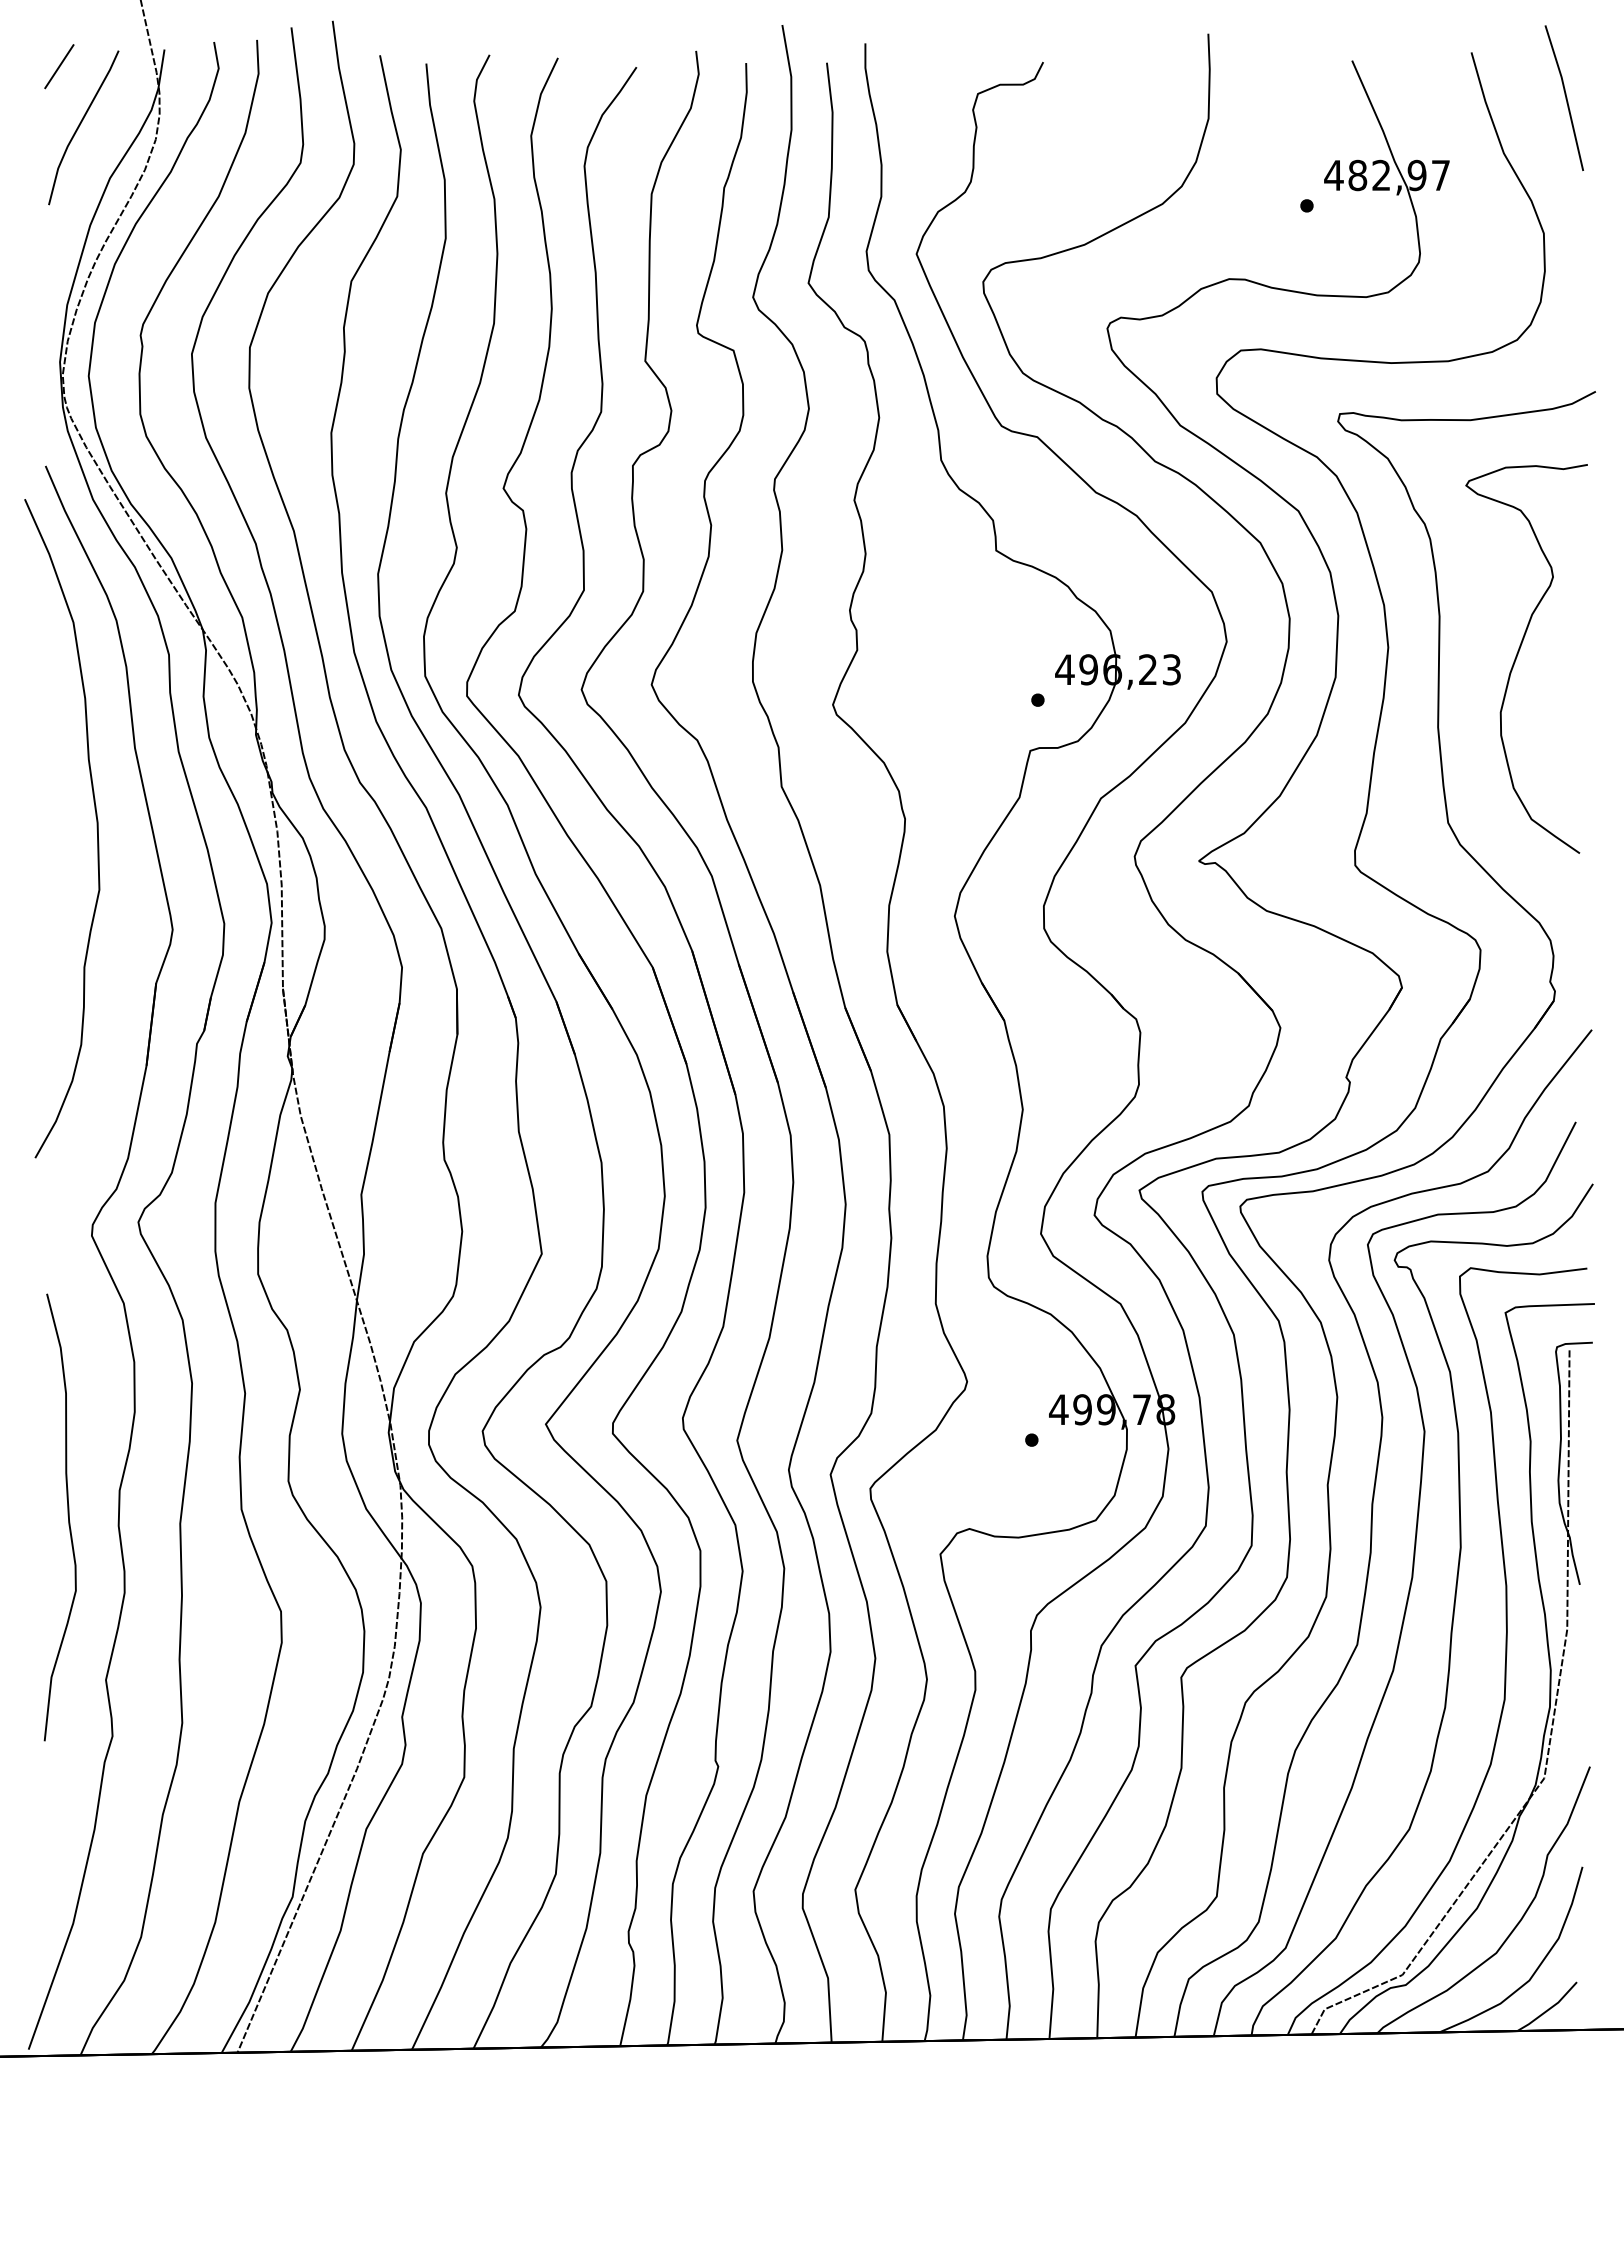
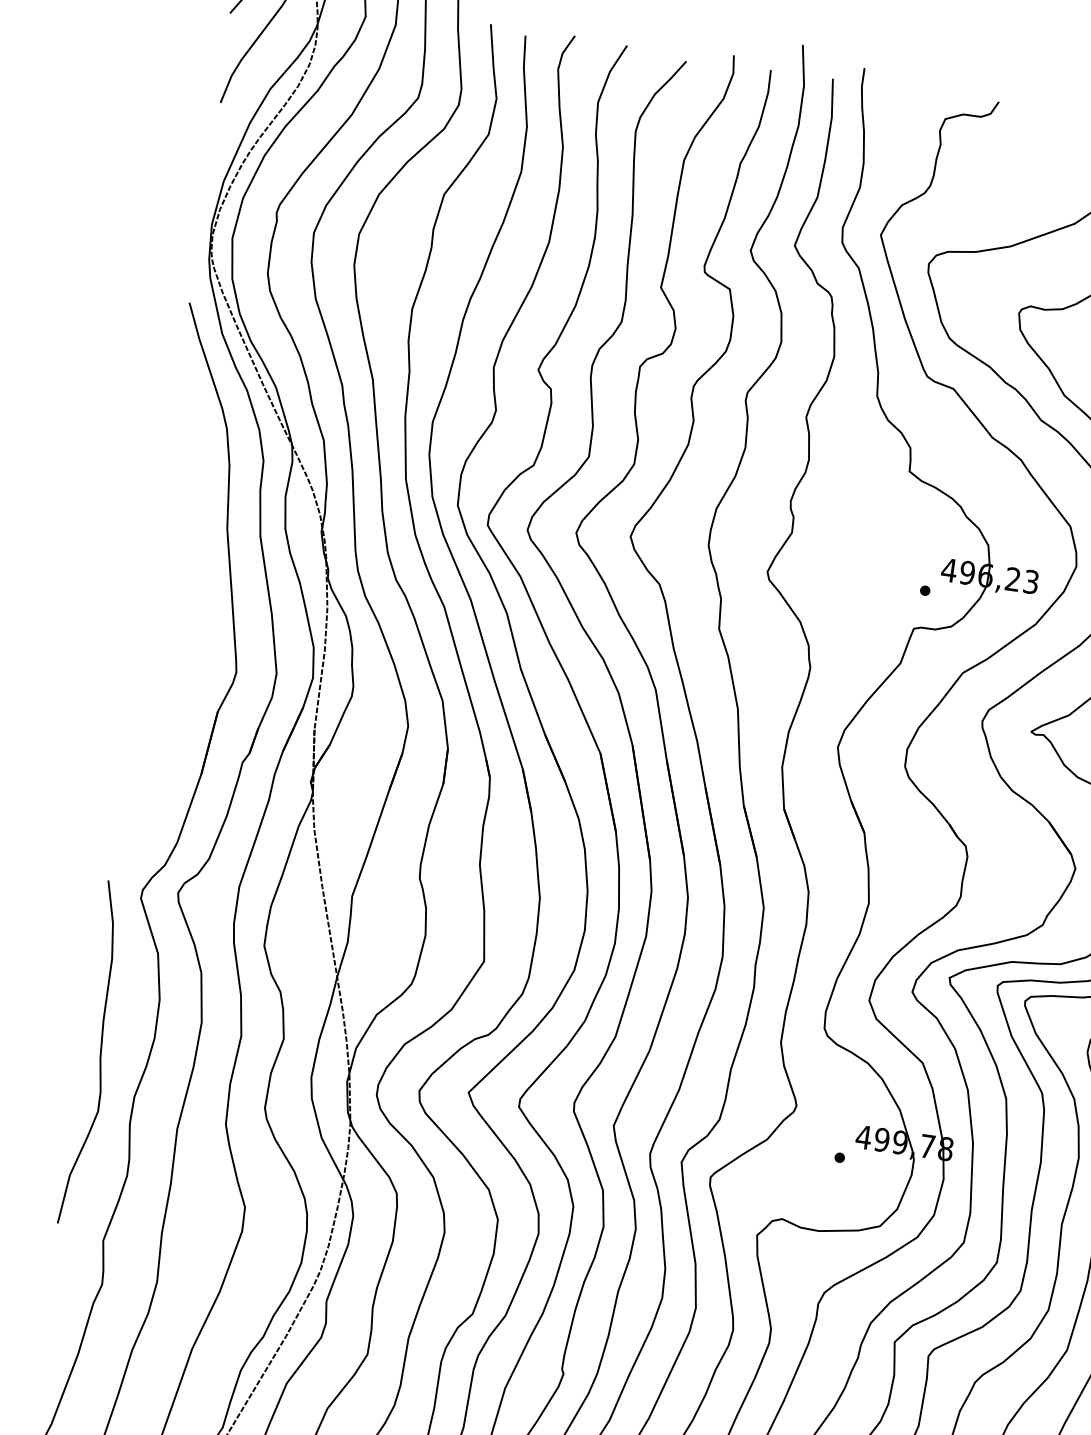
curve: (96, 828) -> (188, 586), removed
curve: (67, 1515) -> (99, 1052), moved

